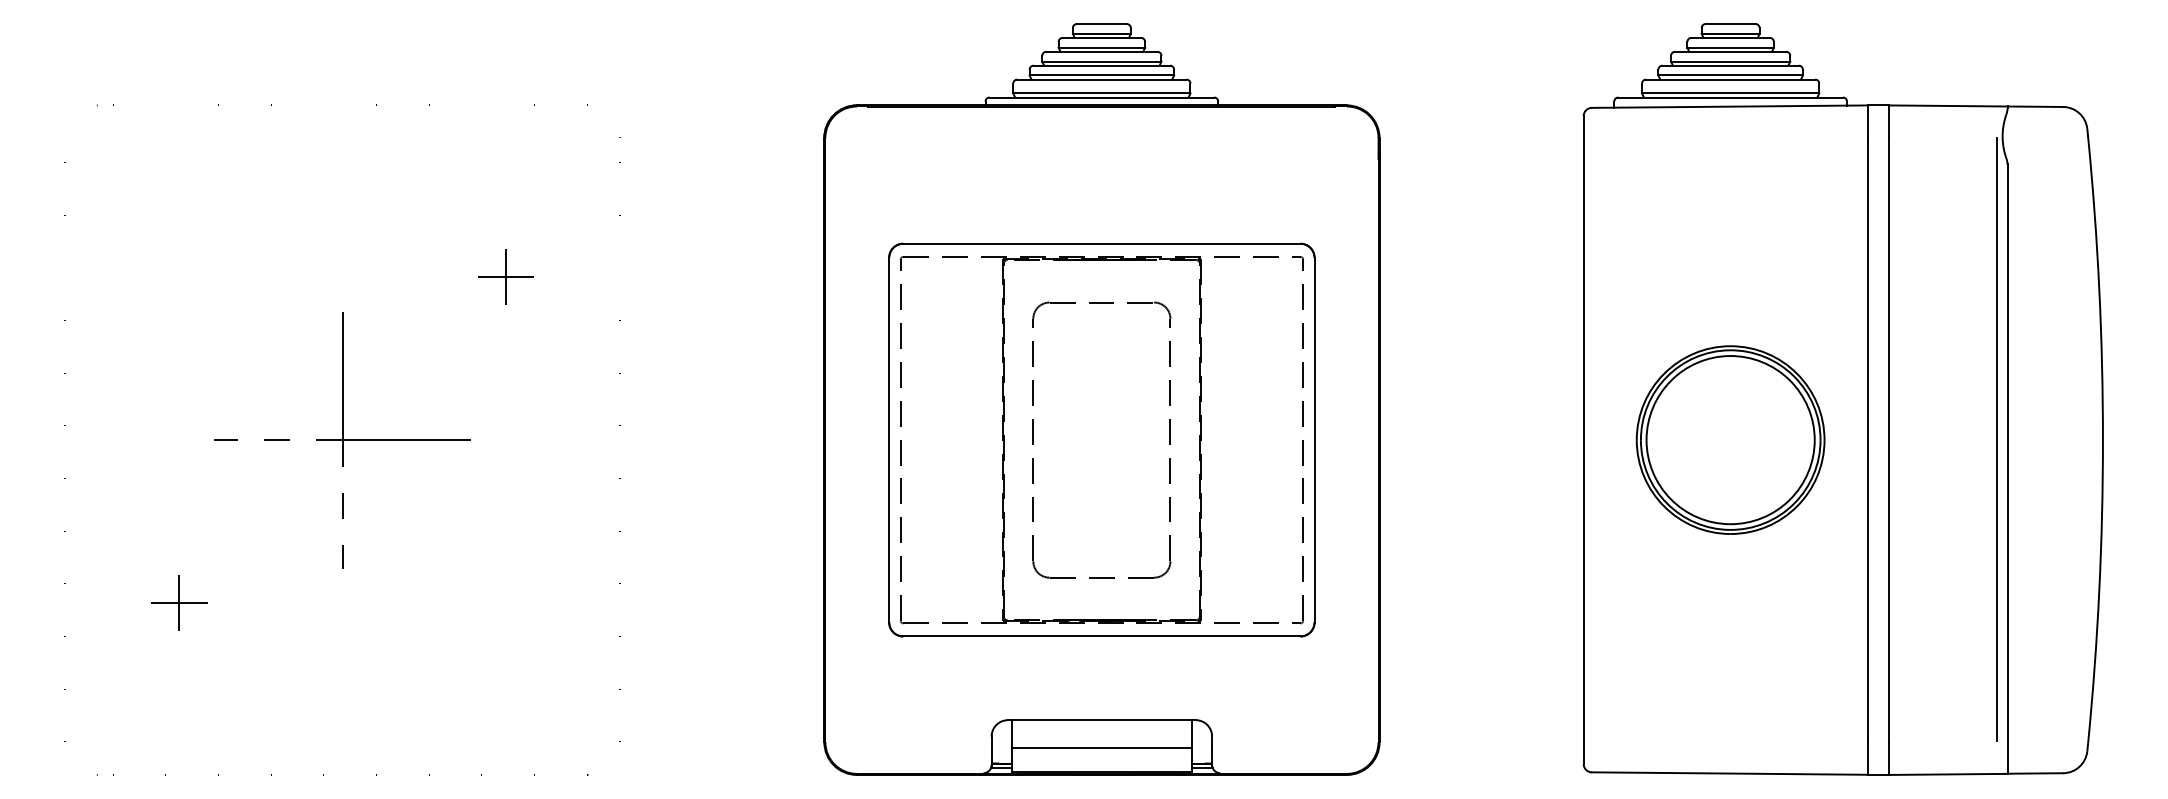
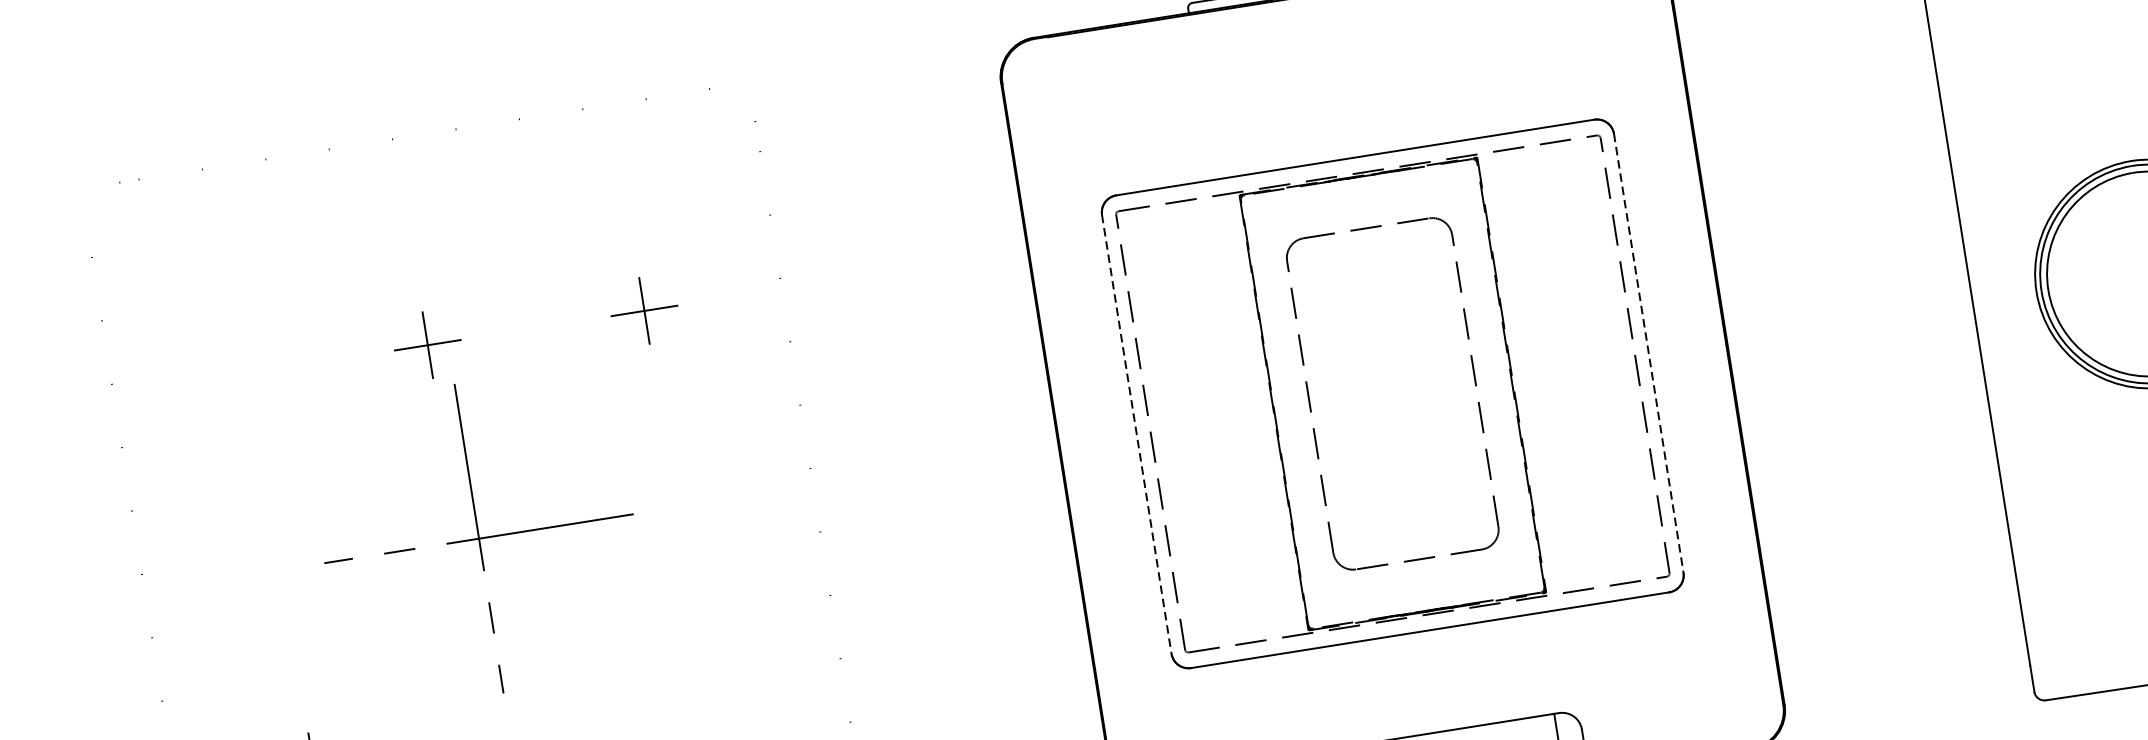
part: (325, 276) -> (427, 344), added
line: (889, 440) -> (1137, 434), solid -> dashed
line: (1314, 440) -> (1648, 353), solid -> dashed

